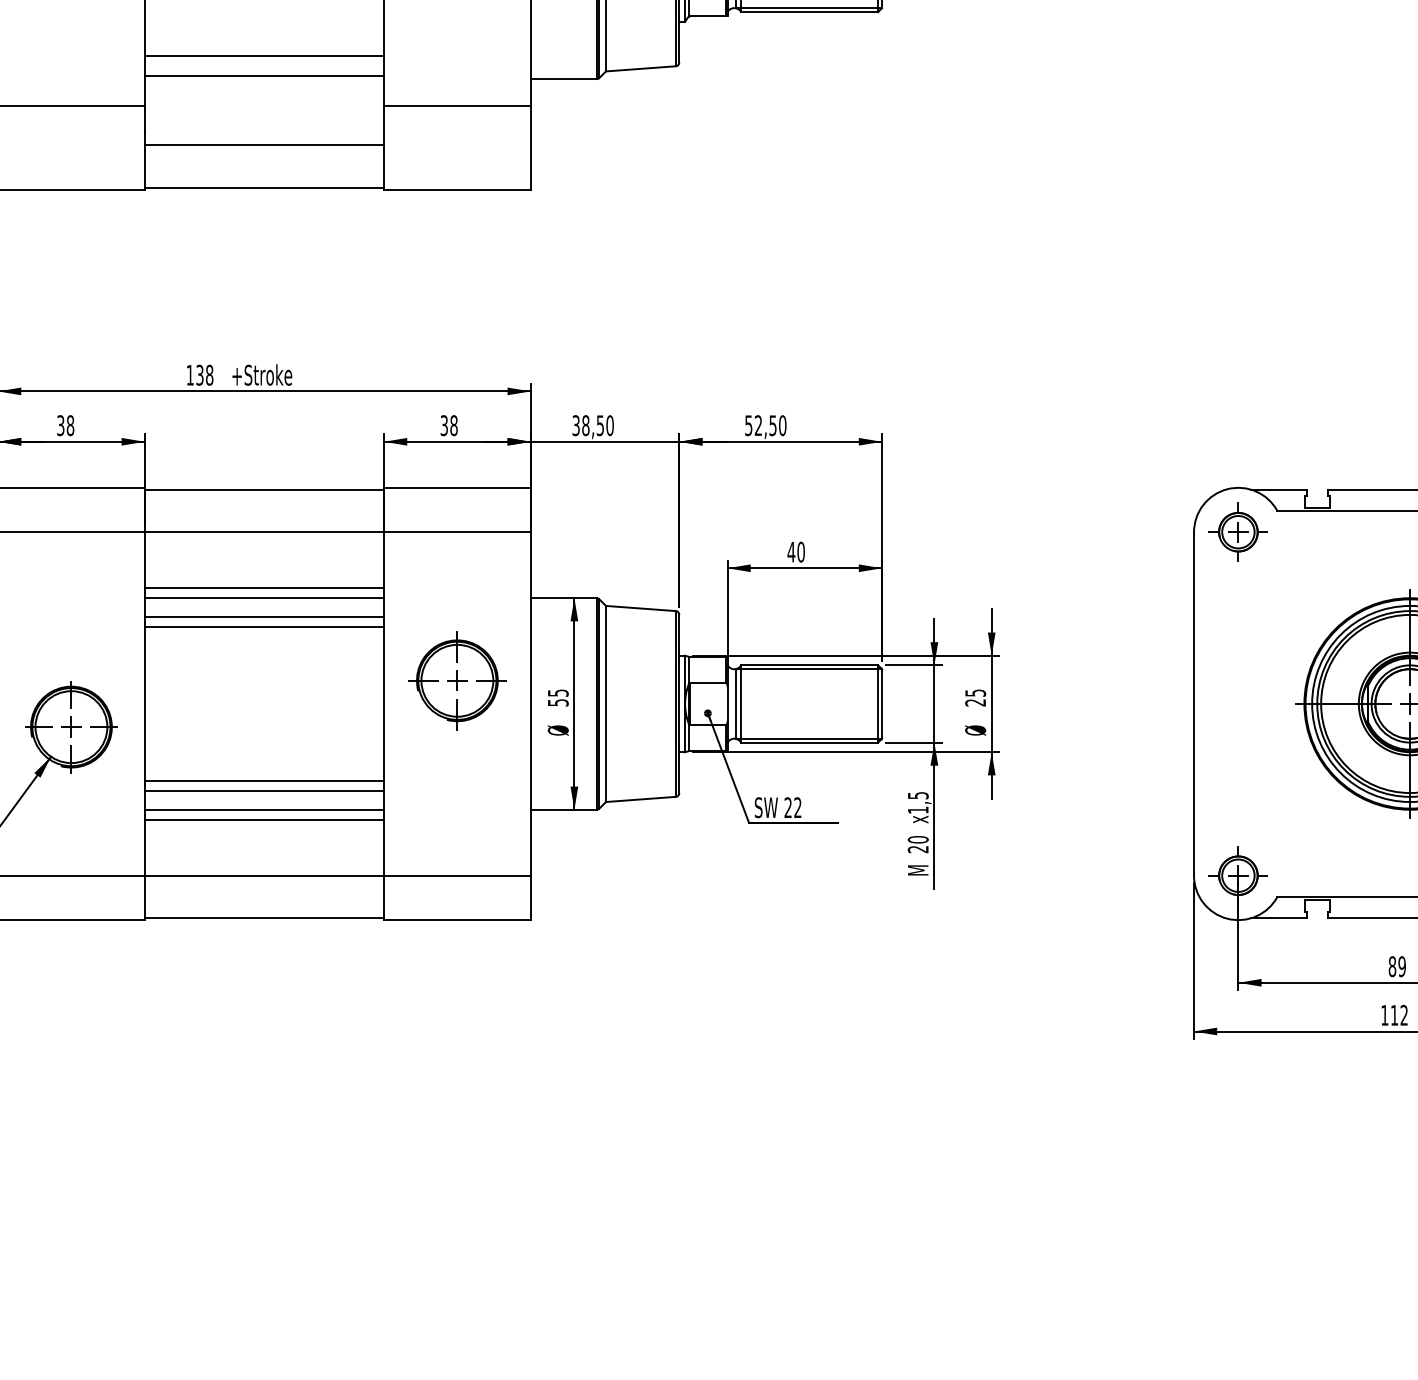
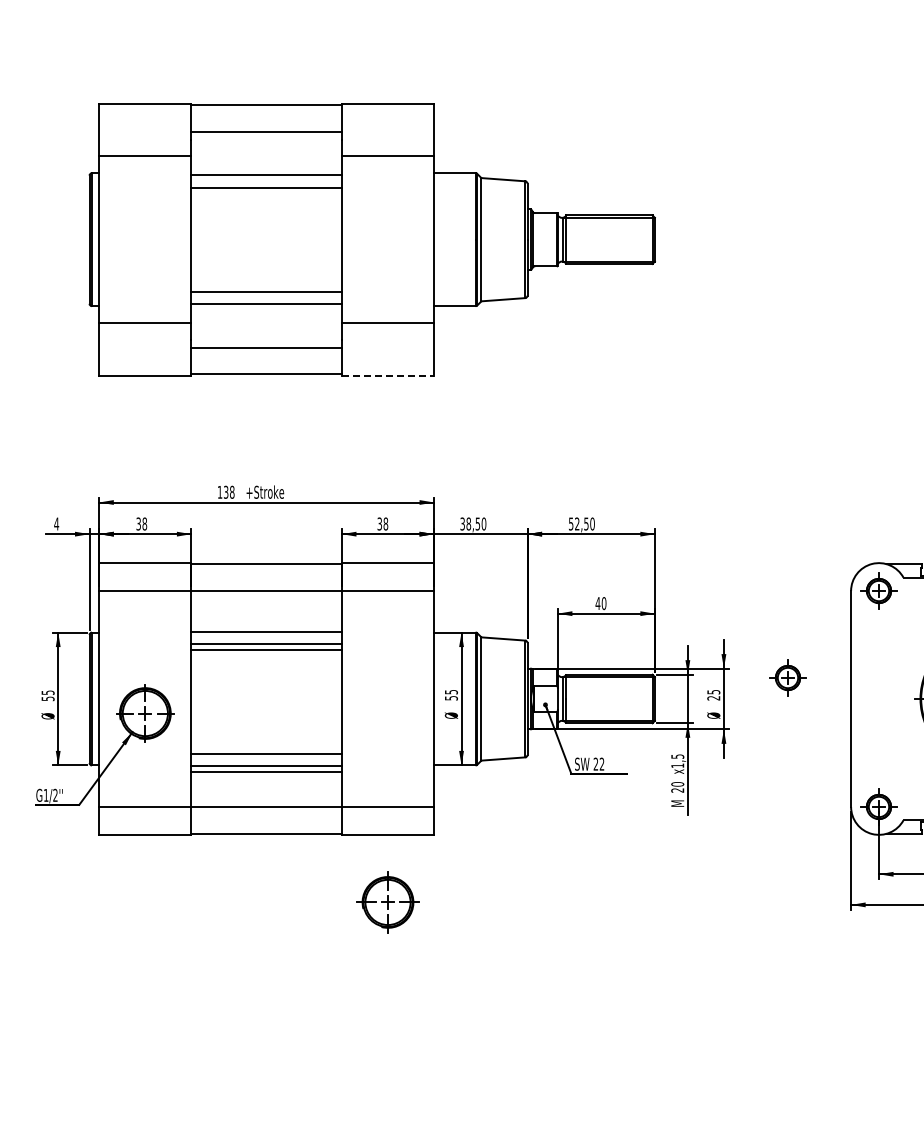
line: (458, 189) -> (388, 375), solid -> dashed
line: (264, 588) -> (266, 626), removed
part: (1092, 669) -> (787, 677), added
part: (456, 680) -> (387, 902), moved
line: (264, 781) -> (266, 747), removed

